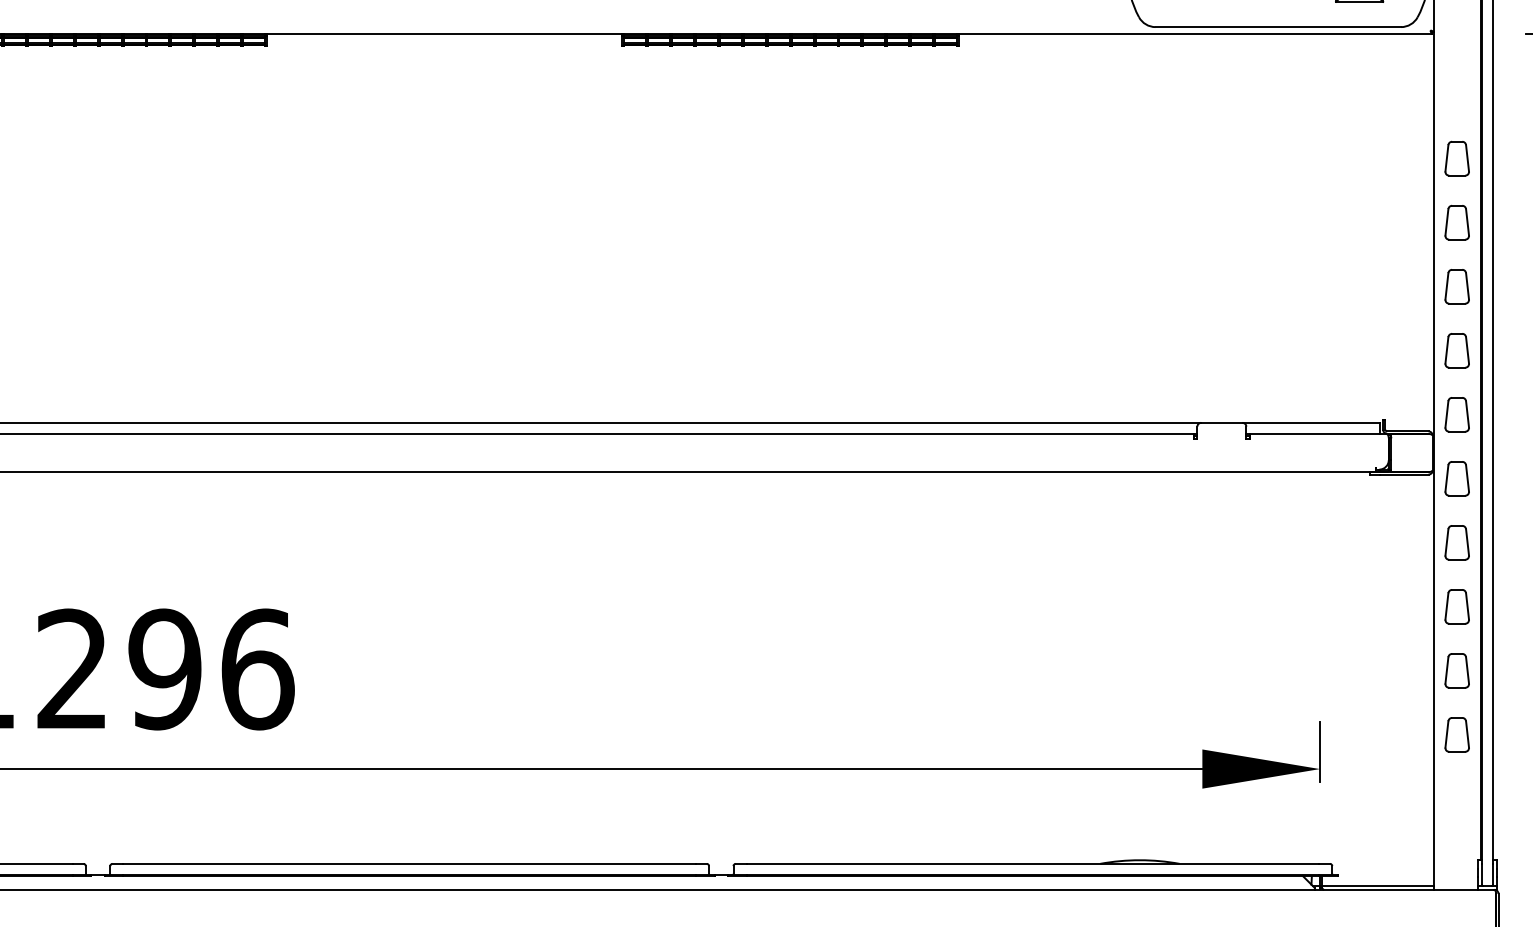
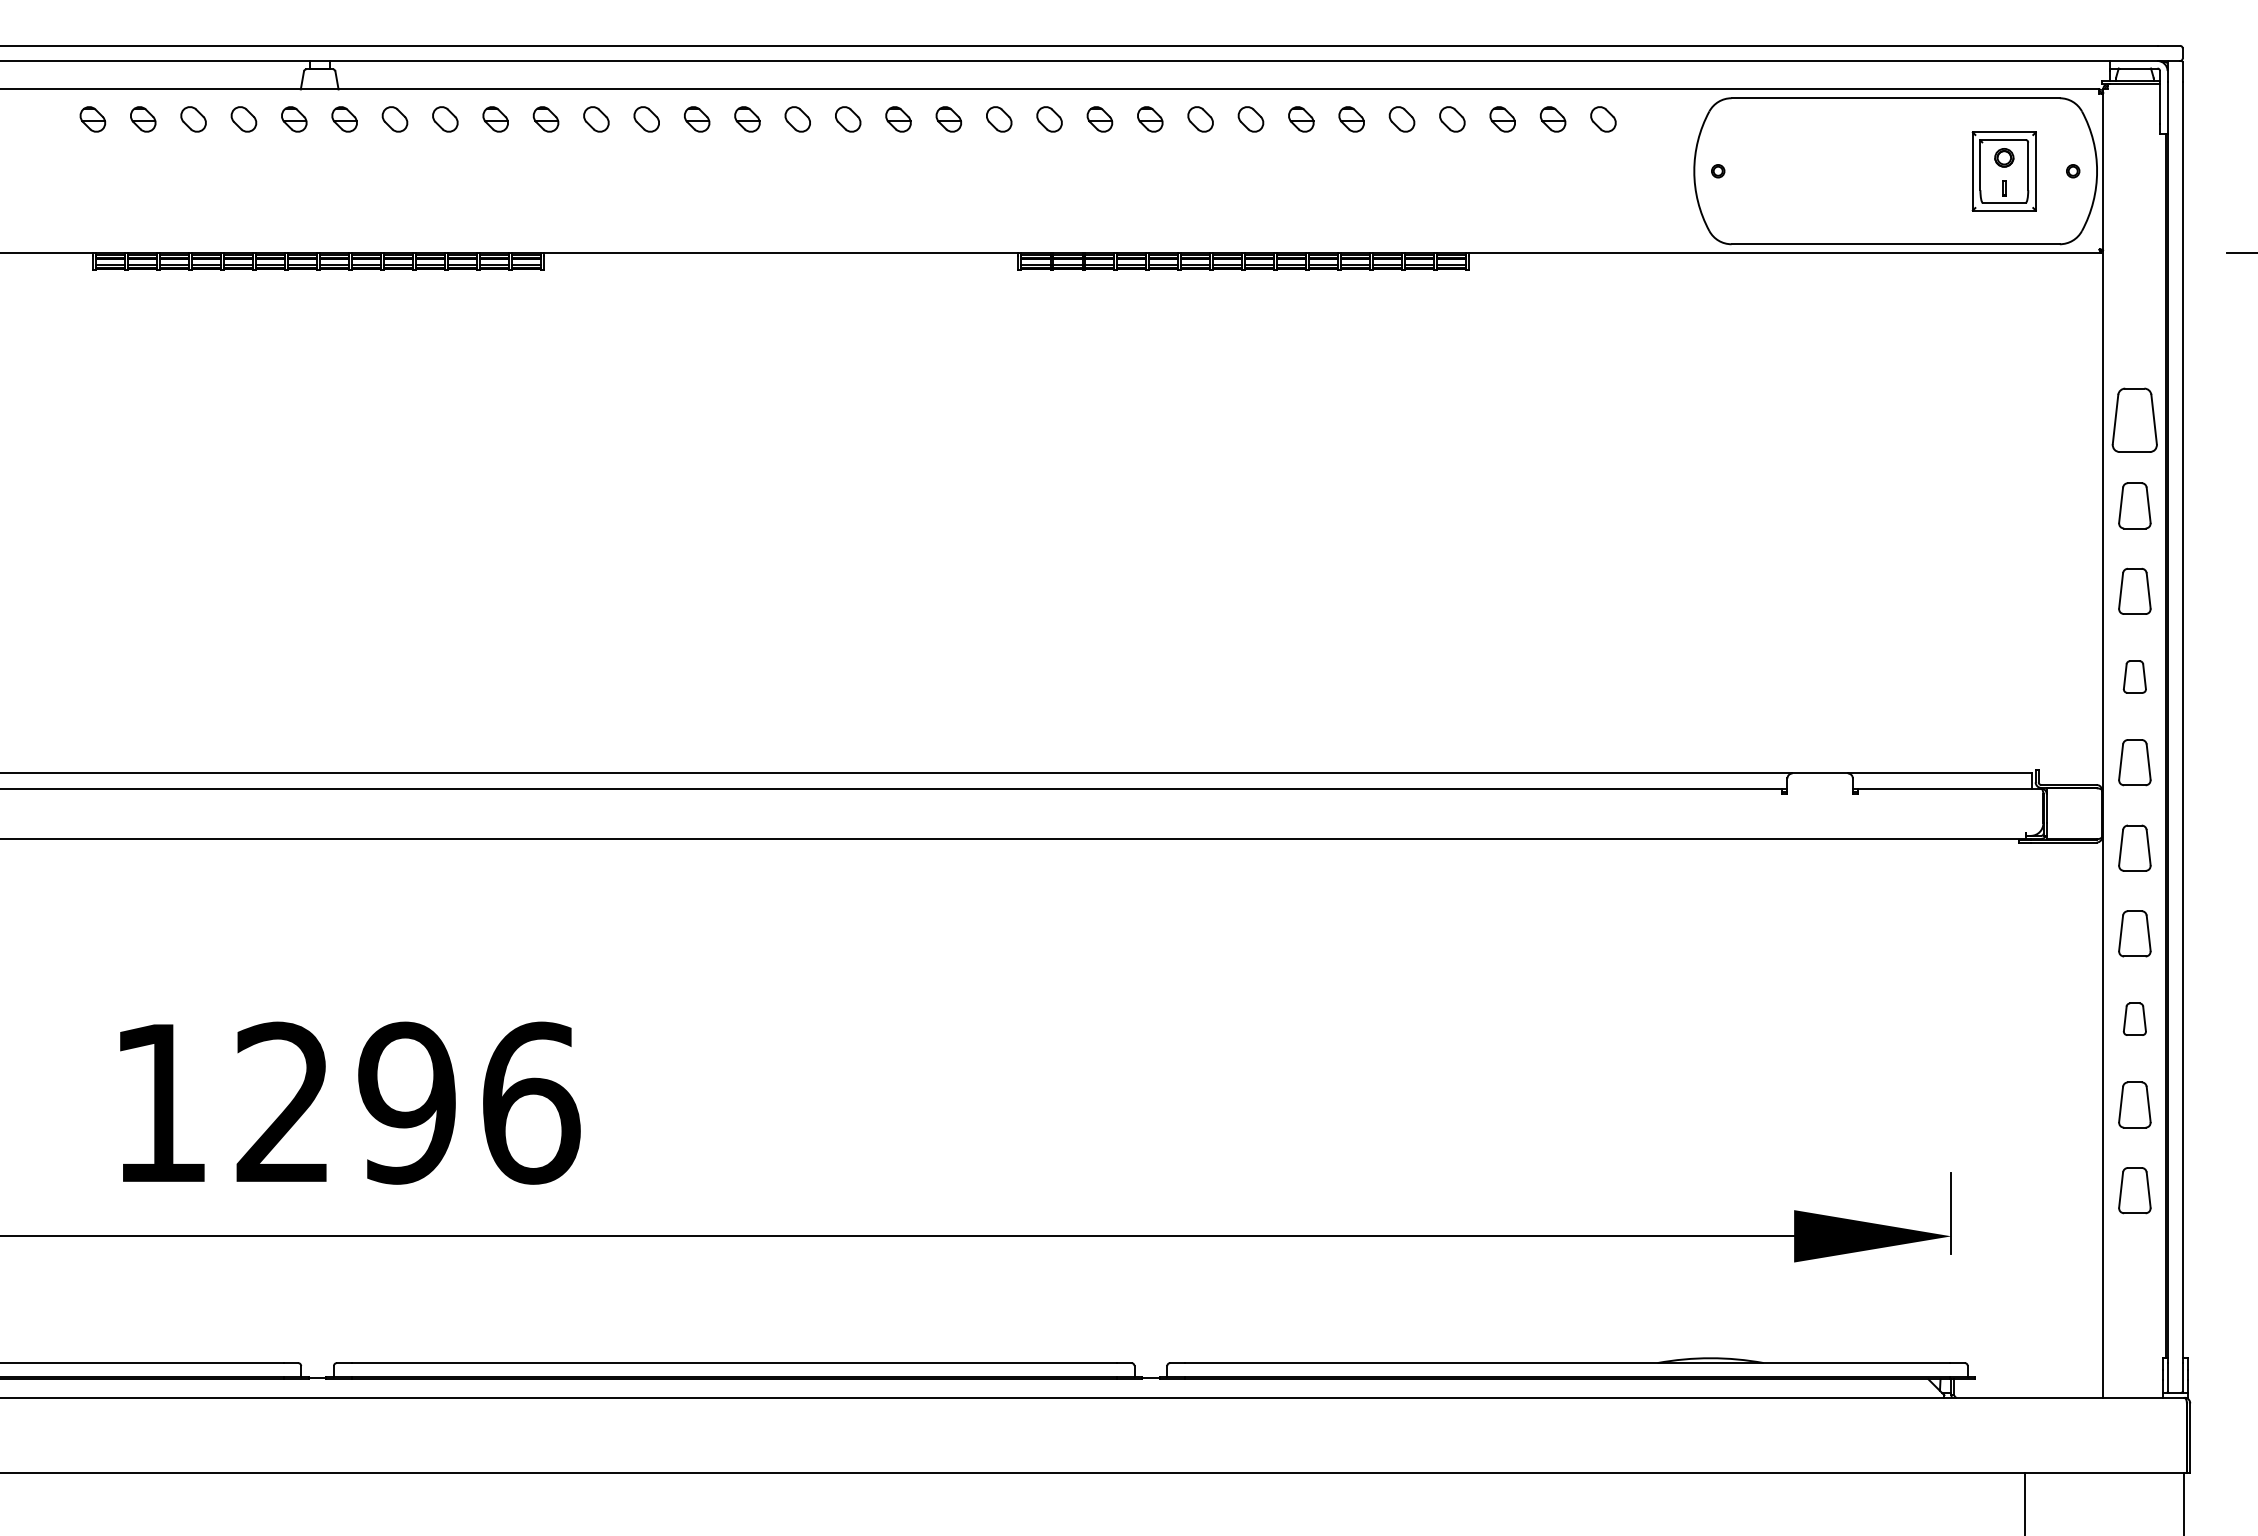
part: (1456, 158) -> (2134, 419), size x1.4
part: (1456, 350) -> (2134, 676), size x0.7
part: (1456, 606) -> (2134, 1018), size x0.7
line: (1377, 885) -> (2028, 1392), removed

